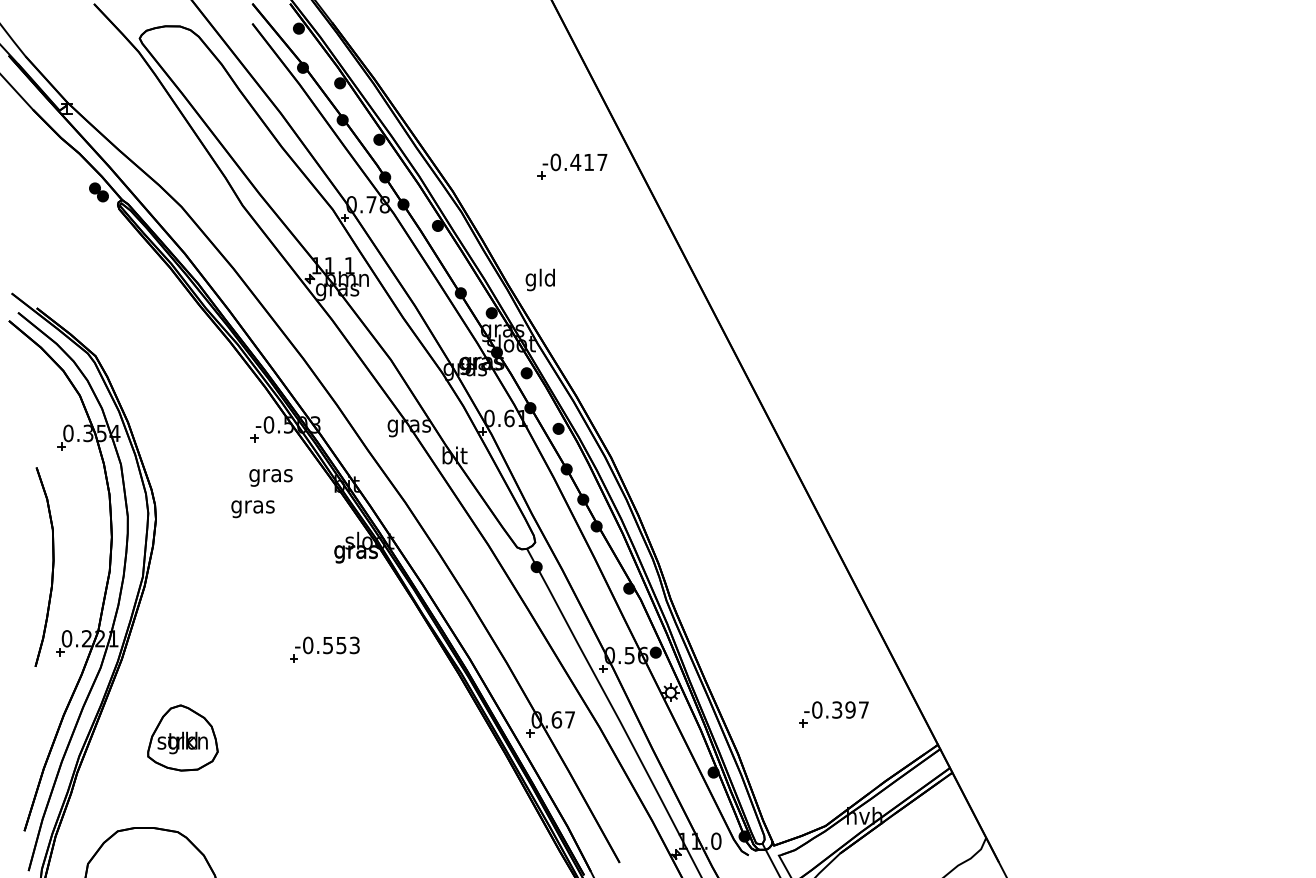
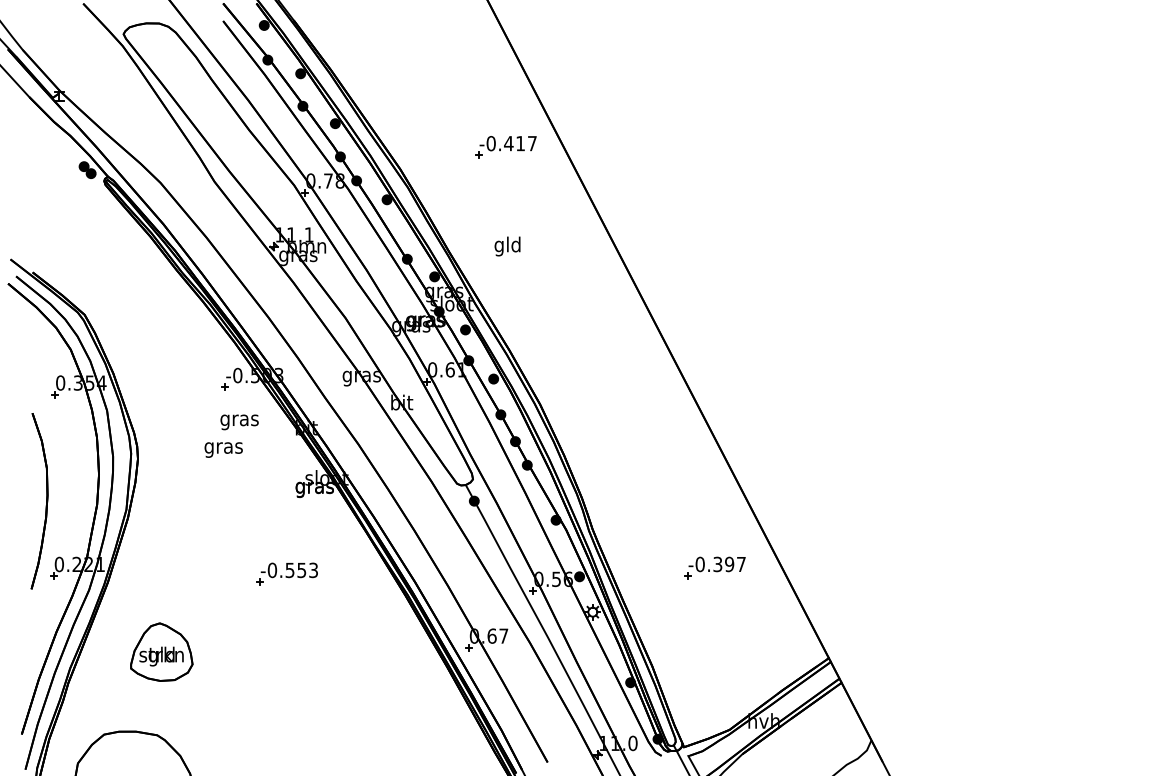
text: (540, 279) -> (507, 246), moved
part: (833, 713) -> (714, 567), moved

